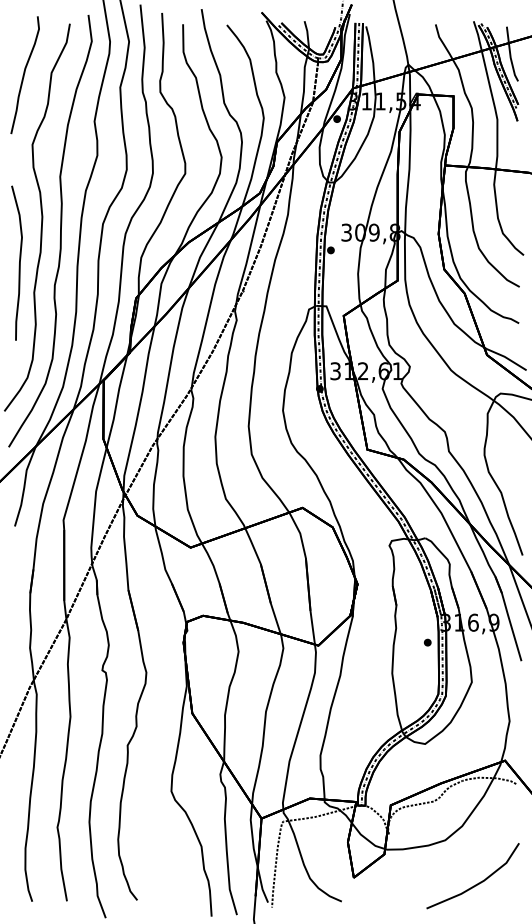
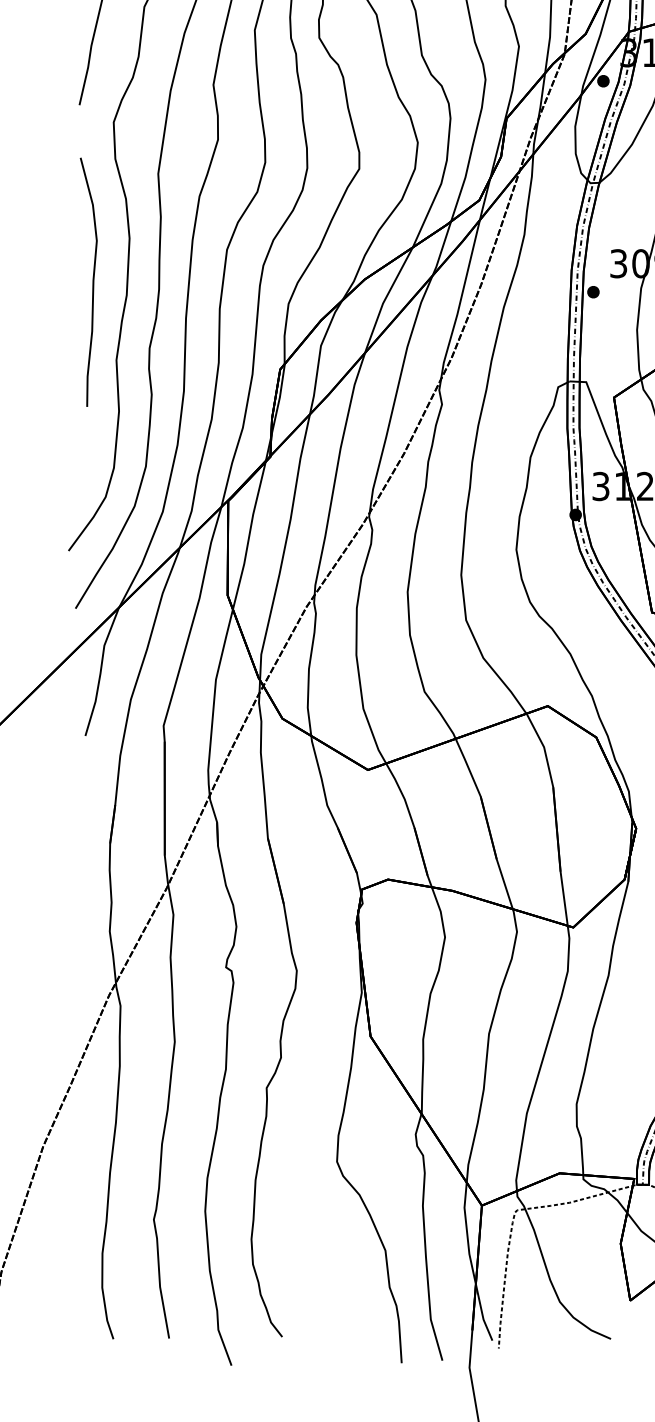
curve: (19, 262) -> (92, 281), moved

